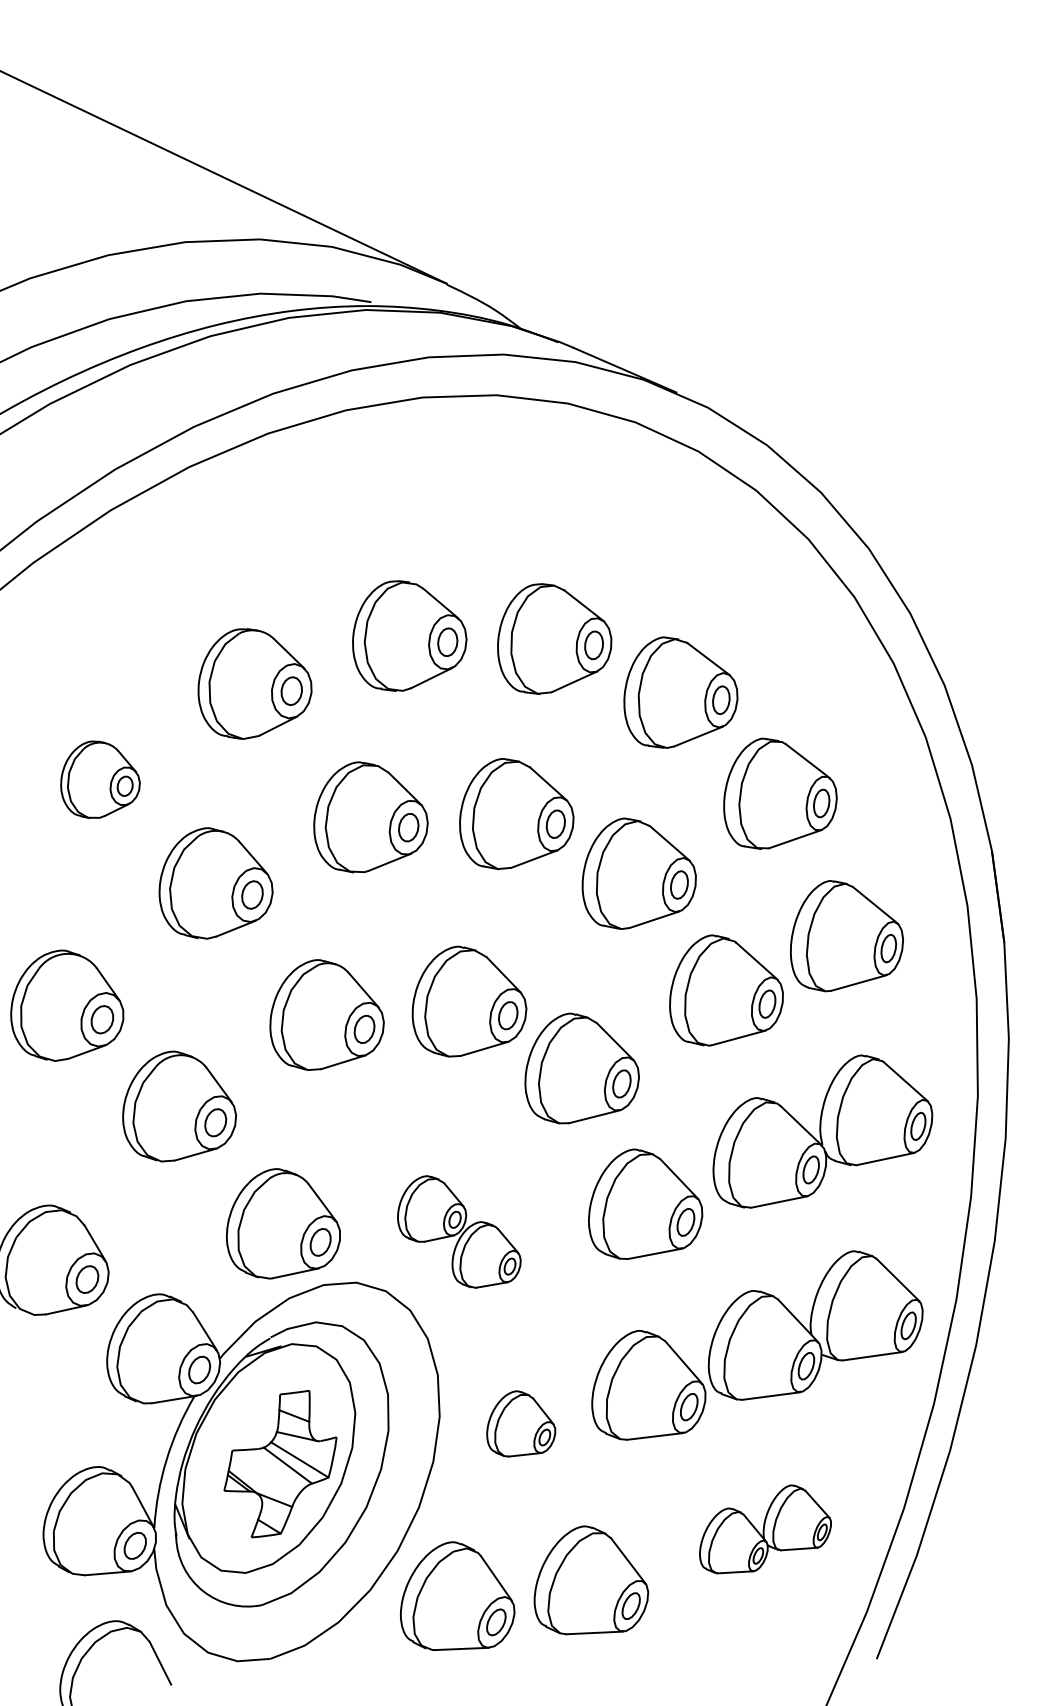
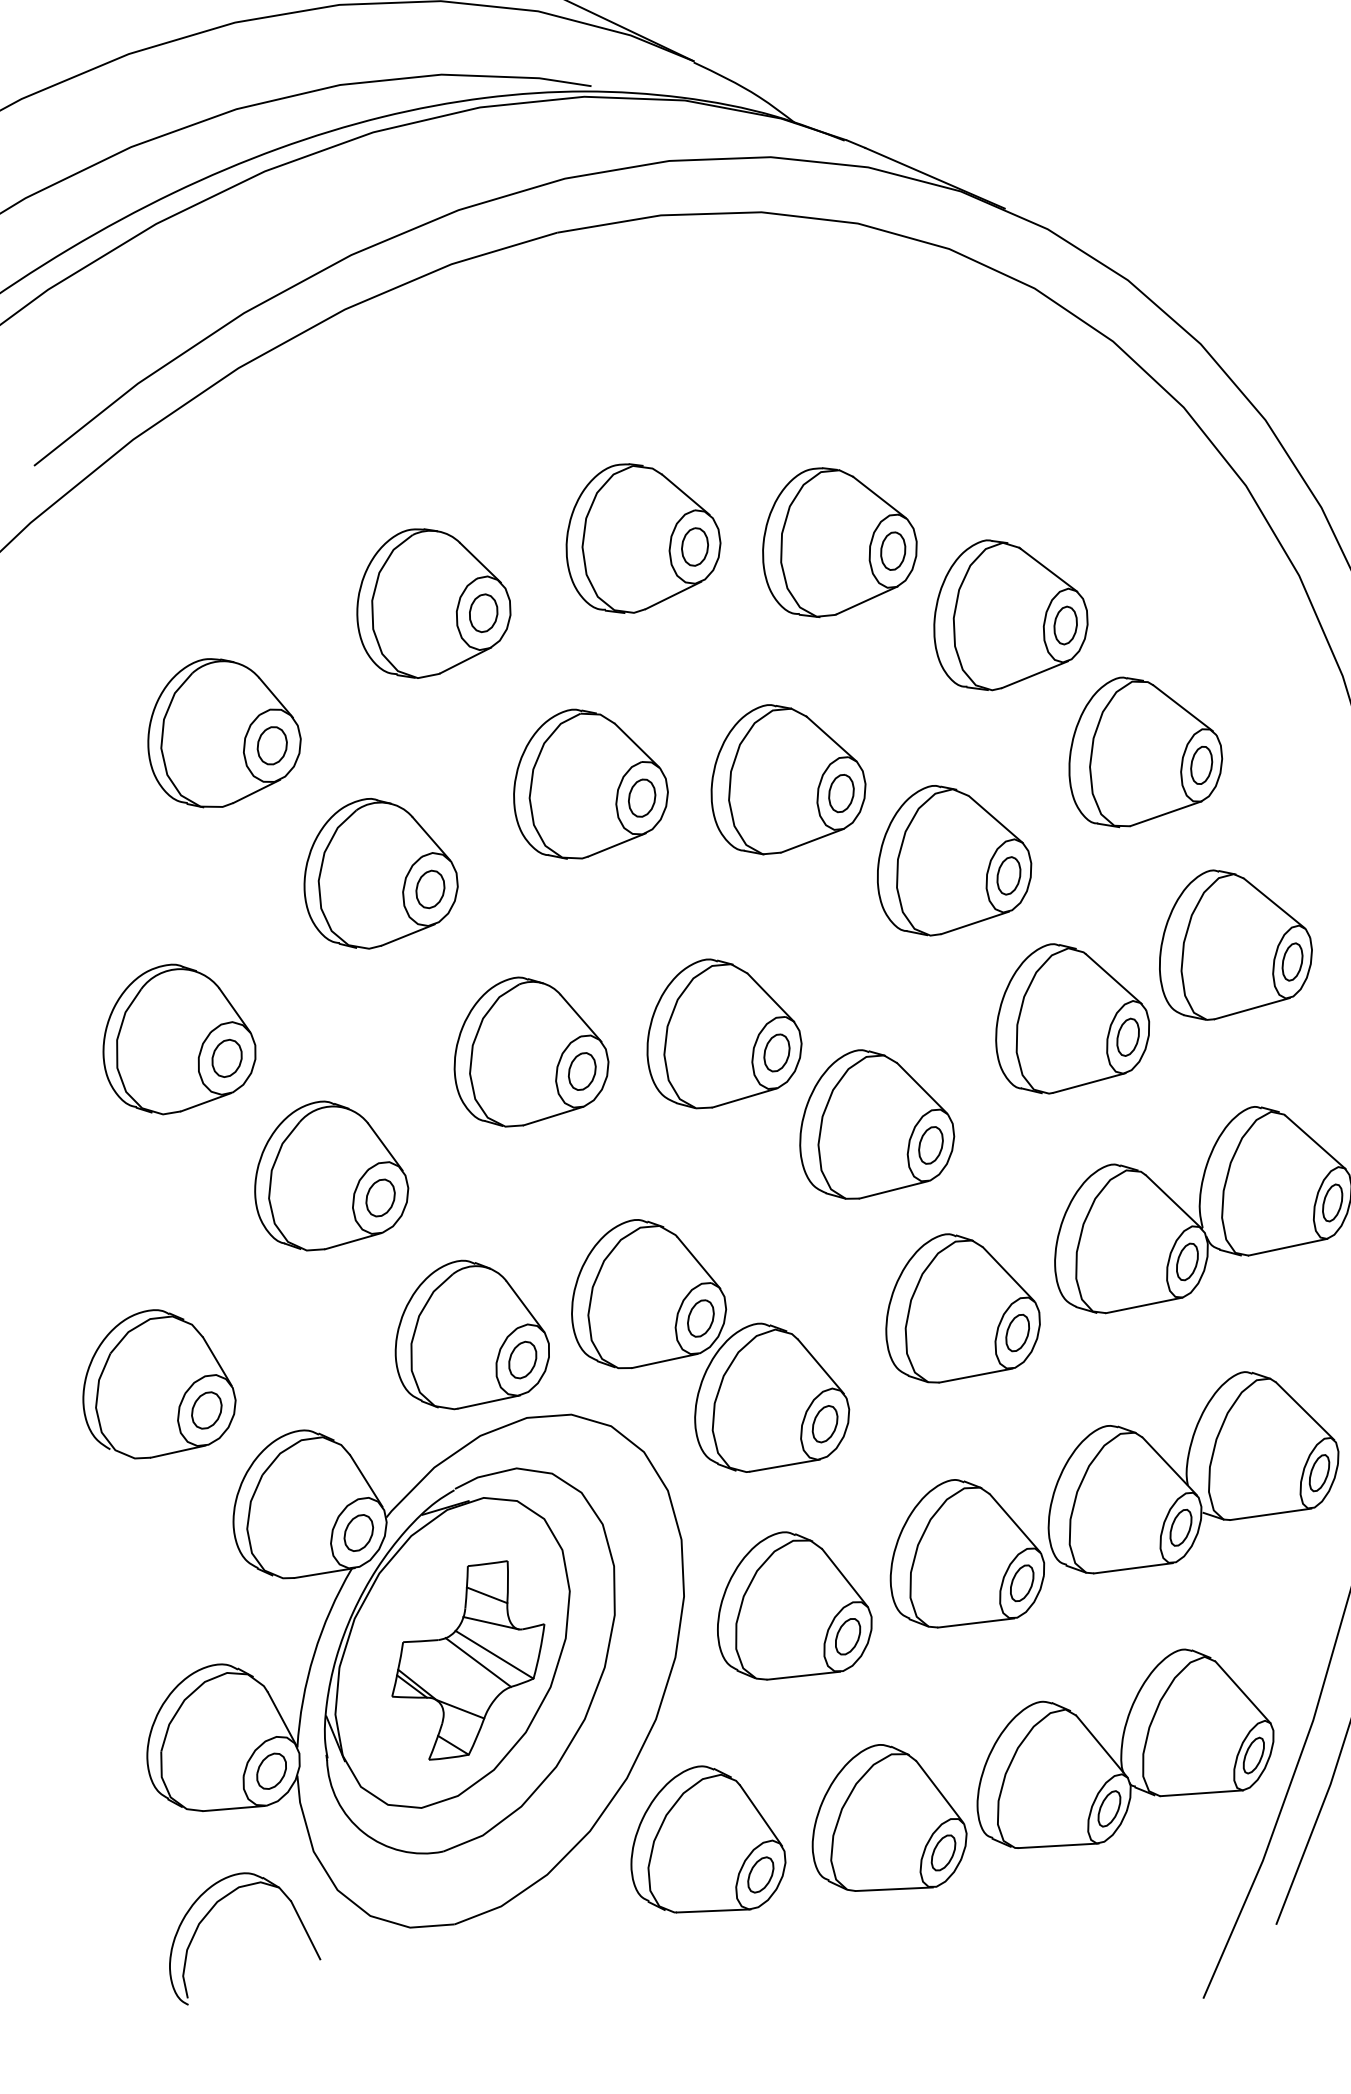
part: (100, 779) -> (224, 732), size x1.43
part: (459, 1231) -> (710, 1345), size x1.67
part: (520, 1423) -> (793, 1605), size x1.67
part: (765, 1529) -> (1125, 1749), size x1.67

